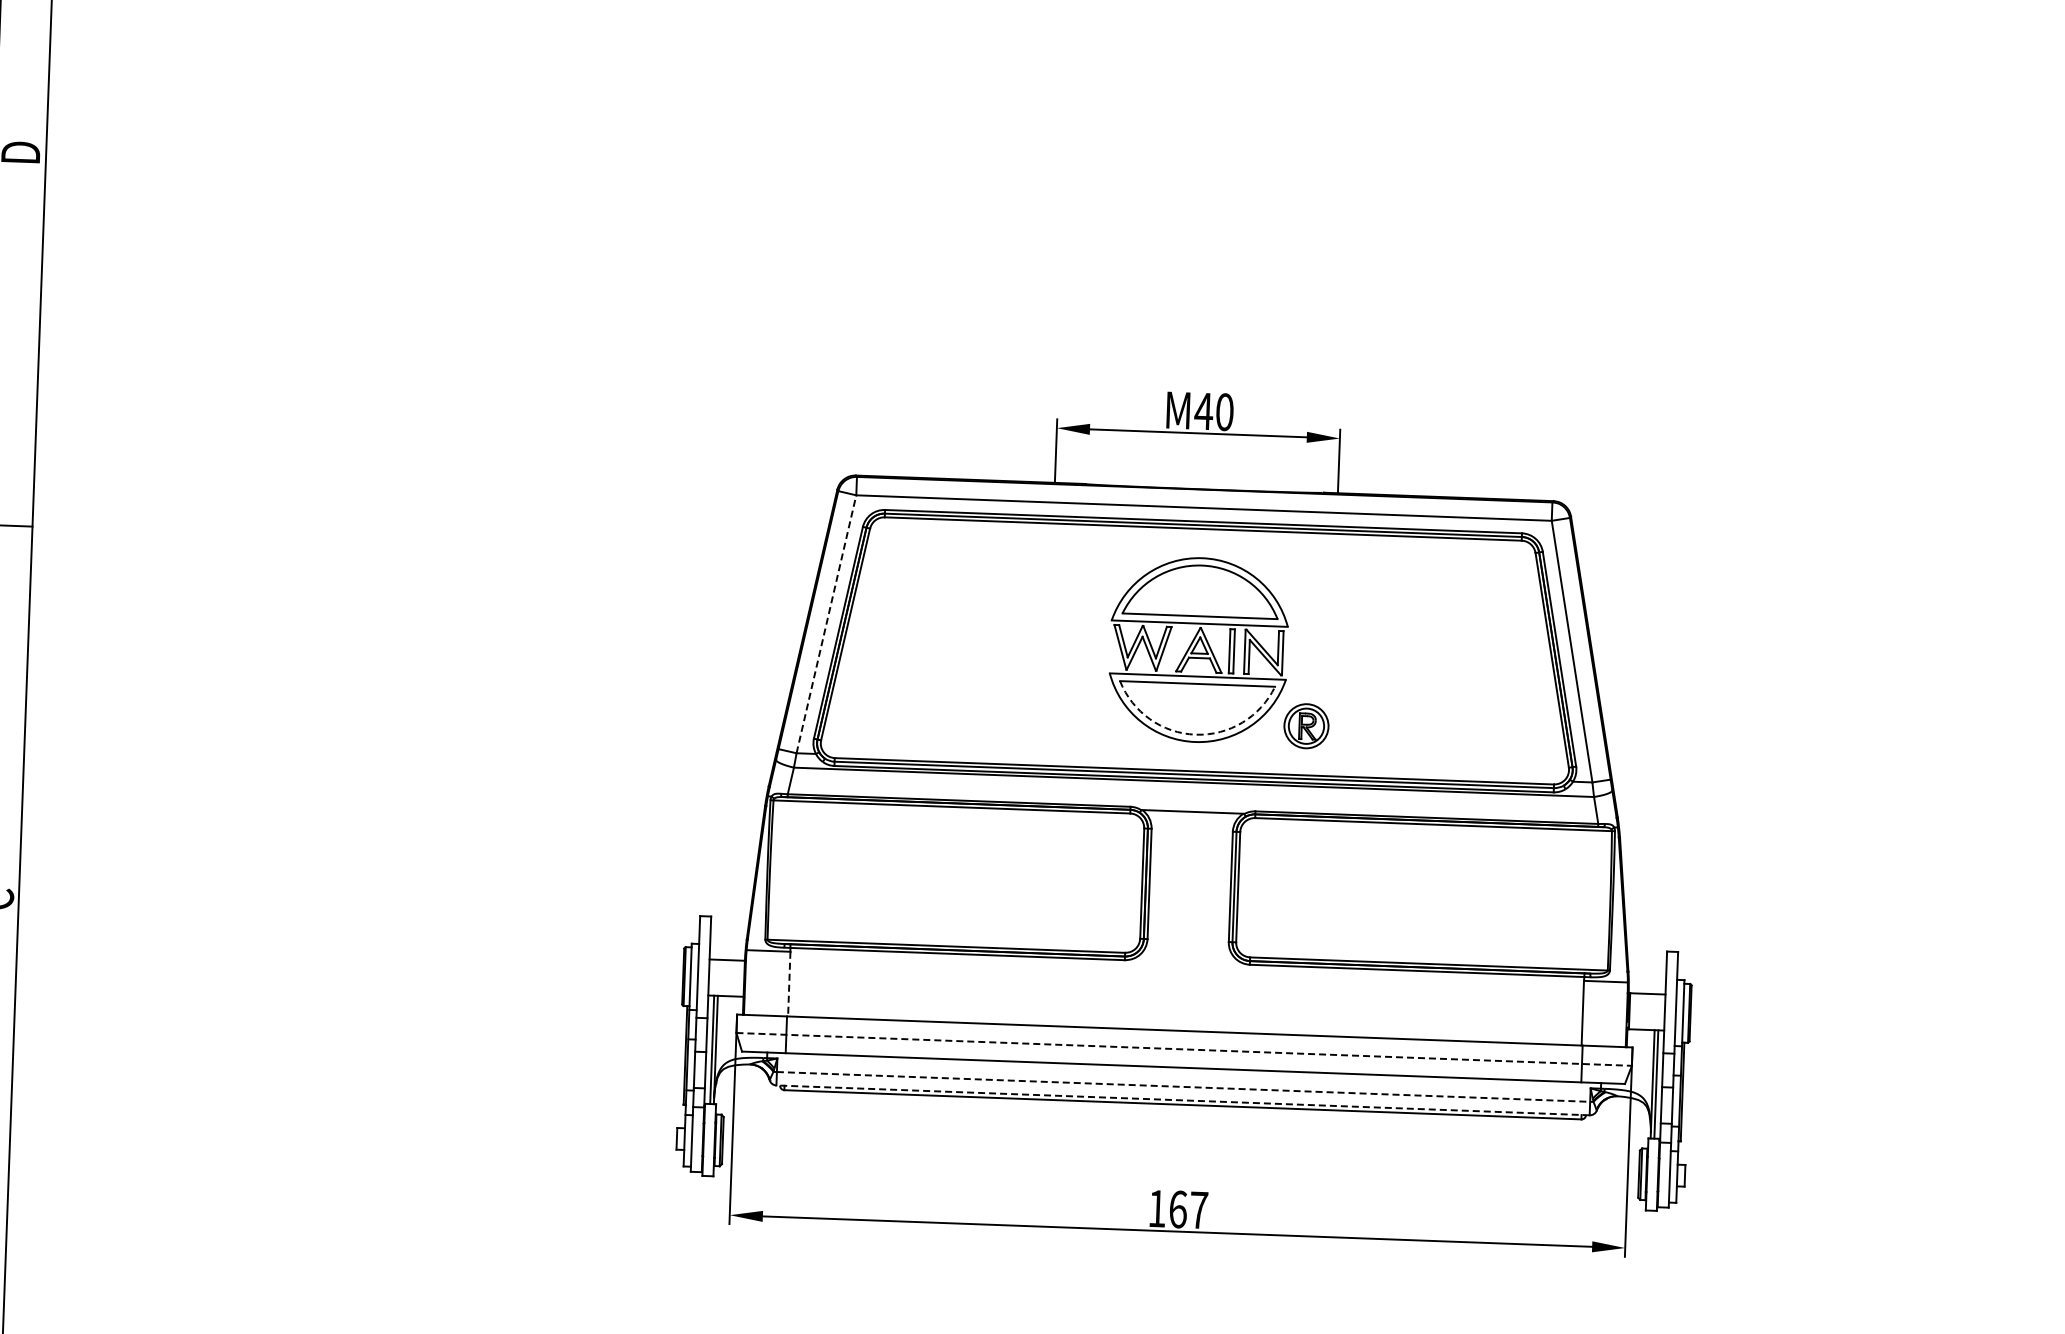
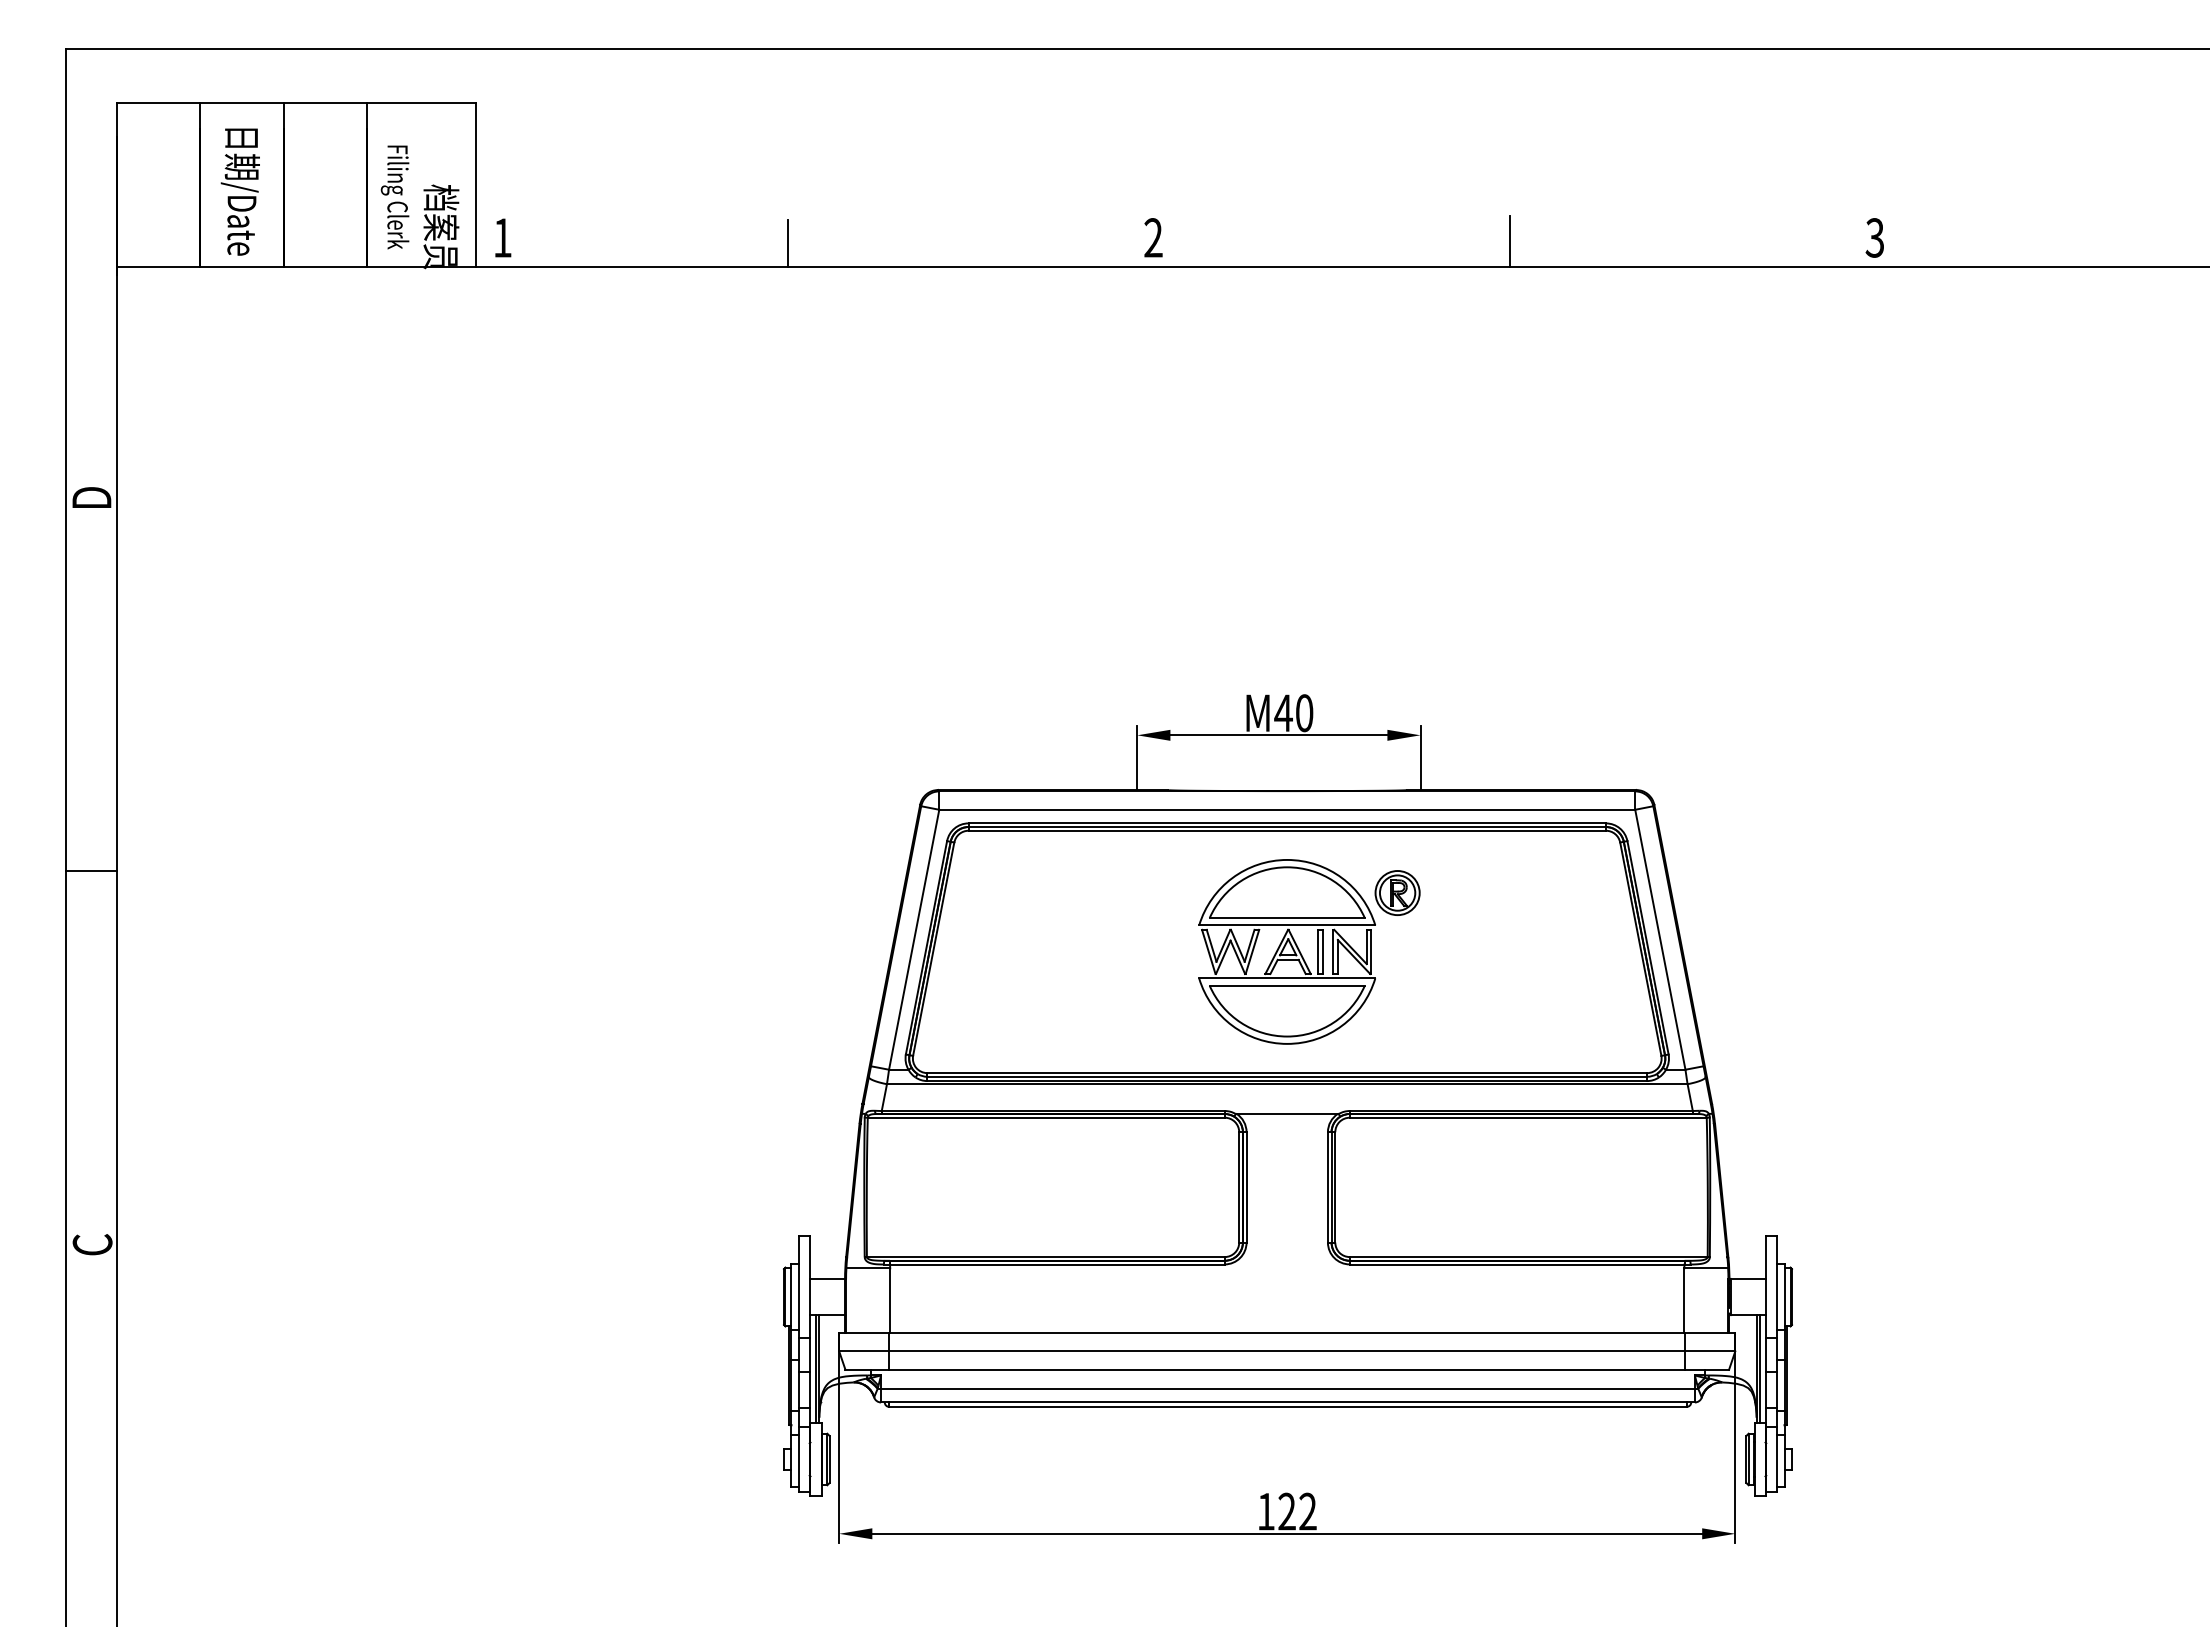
line: (826, 624) -> (914, 939), dashed -> solid
part: (1306, 725) -> (1397, 892), moved
arc: (1195, 734) -> (1287, 1036), dashed -> solid
line: (789, 984) -> (890, 1301), dashed -> solid
line: (1184, 1049) -> (1287, 1351), dashed -> solid
line: (1184, 1087) -> (1288, 1389), dashed -> solid
line: (1183, 1100) -> (1288, 1402), dashed -> solid
text: (1188, 1209) -> (1297, 1511), 167 -> 122

